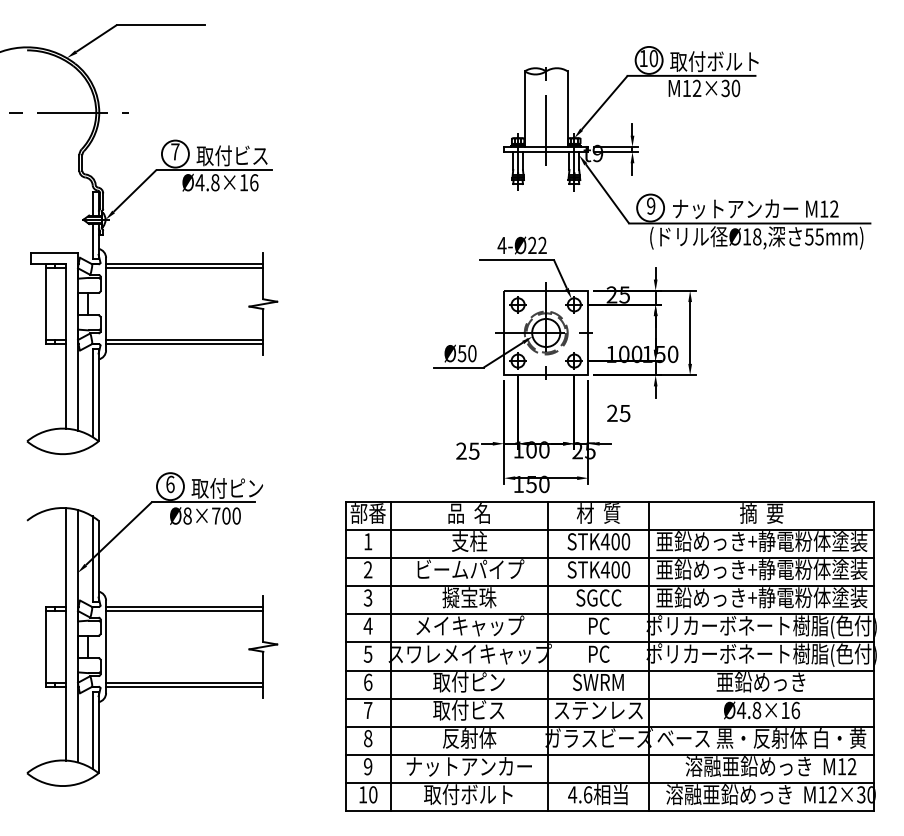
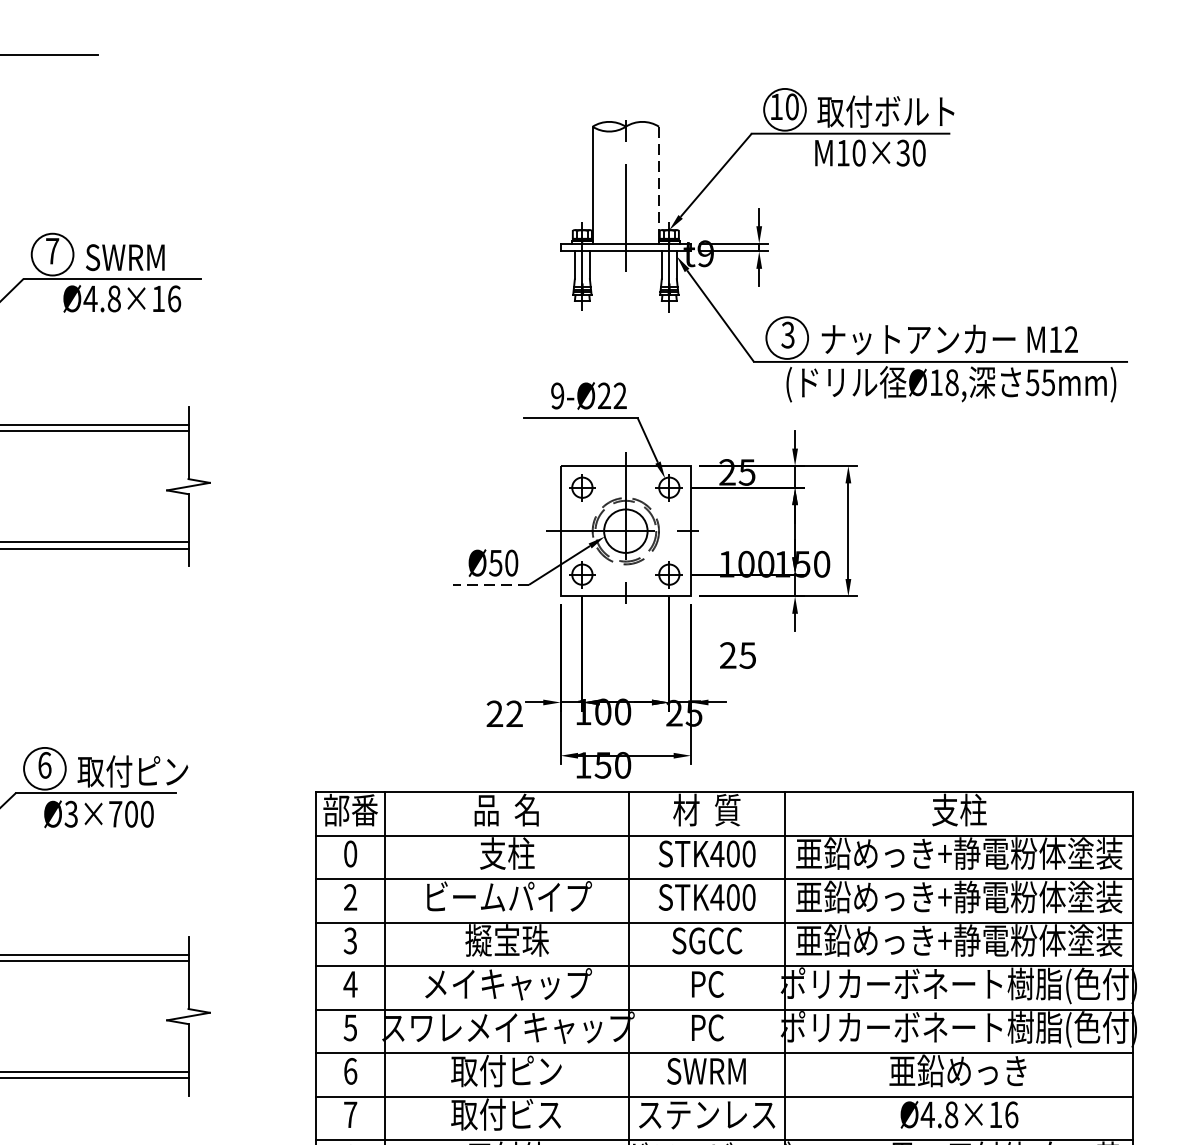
text: (696, 88) -> (858, 153), M12×30 -> M10×30
line: (567, 108) -> (658, 184), solid -> dashed
text: (231, 155) -> (139, 256), 取付ビス -> SWRM
text: (650, 205) -> (787, 334), 9 -> 3
text: (501, 245) -> (556, 395), 4-Ø22 -> 9-Ø22
line: (458, 367) -> (490, 584), solid -> dashed
text: (473, 450) -> (513, 712), 25 -> 22
text: (761, 513) -> (958, 810), 摘  要 -> 支柱
text: (187, 515) -> (71, 813), Ø8×700 -> Ø3×700
text: (368, 541) -> (351, 853), 1 -> 0

